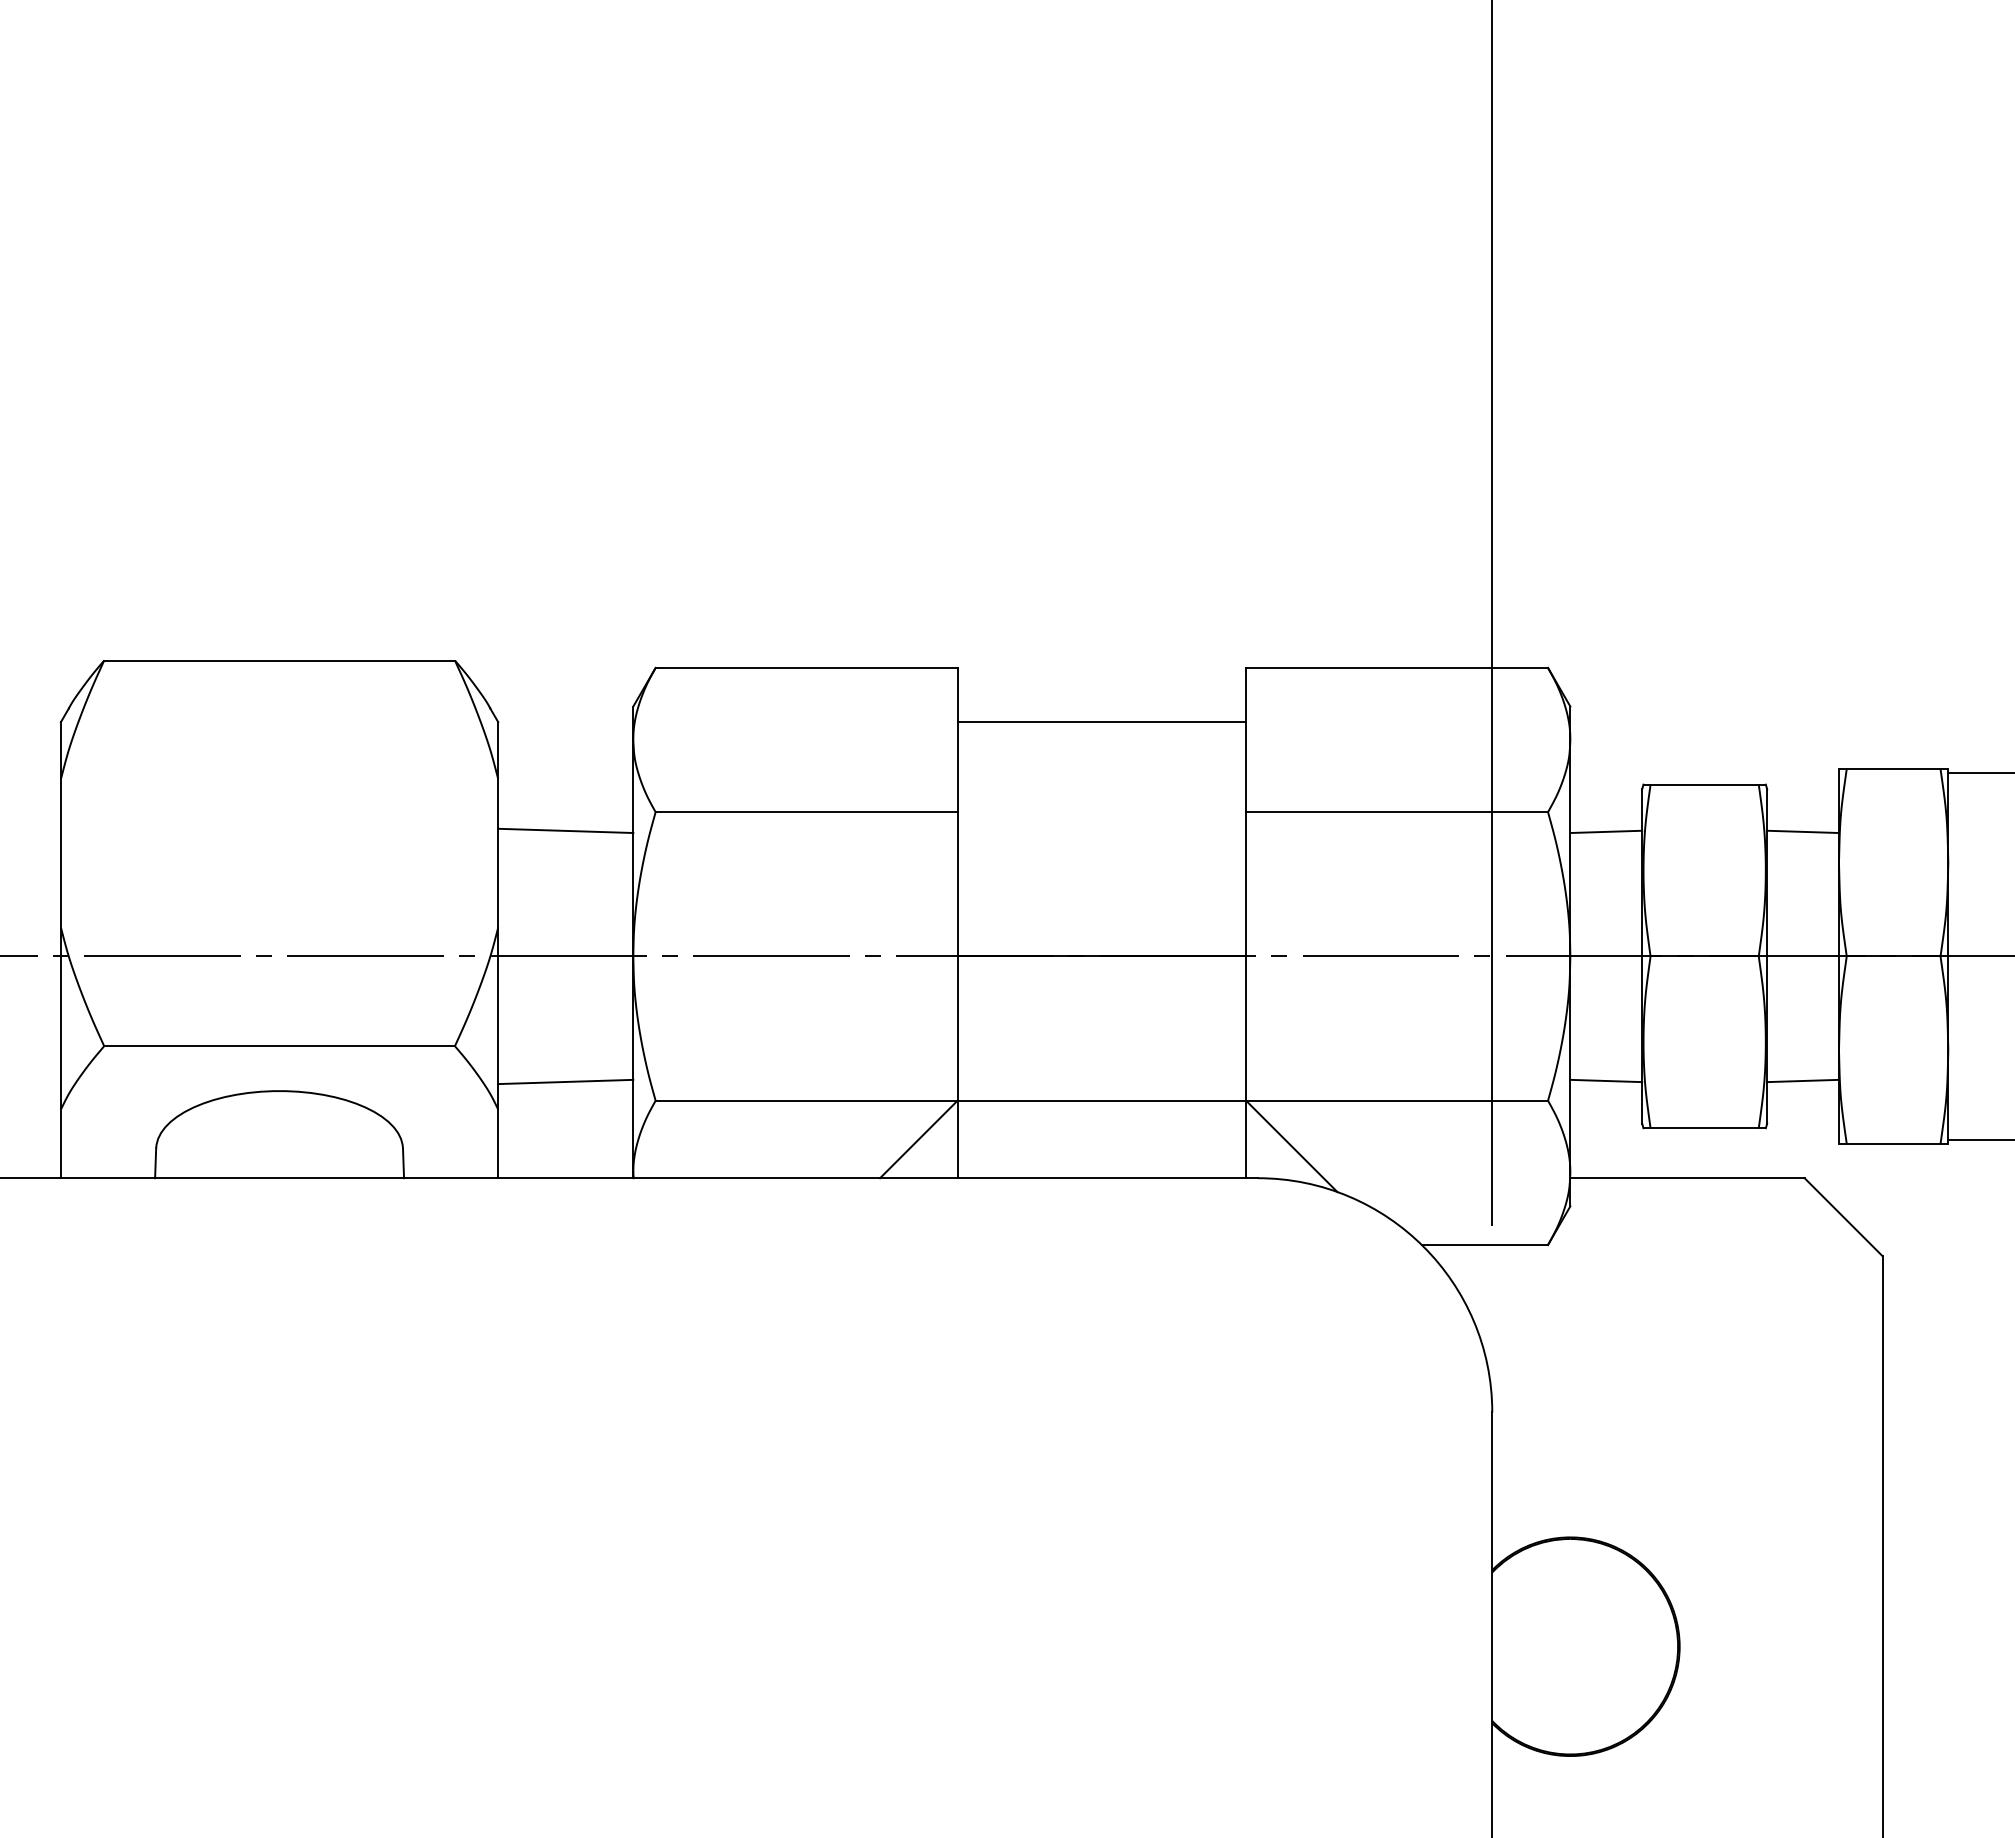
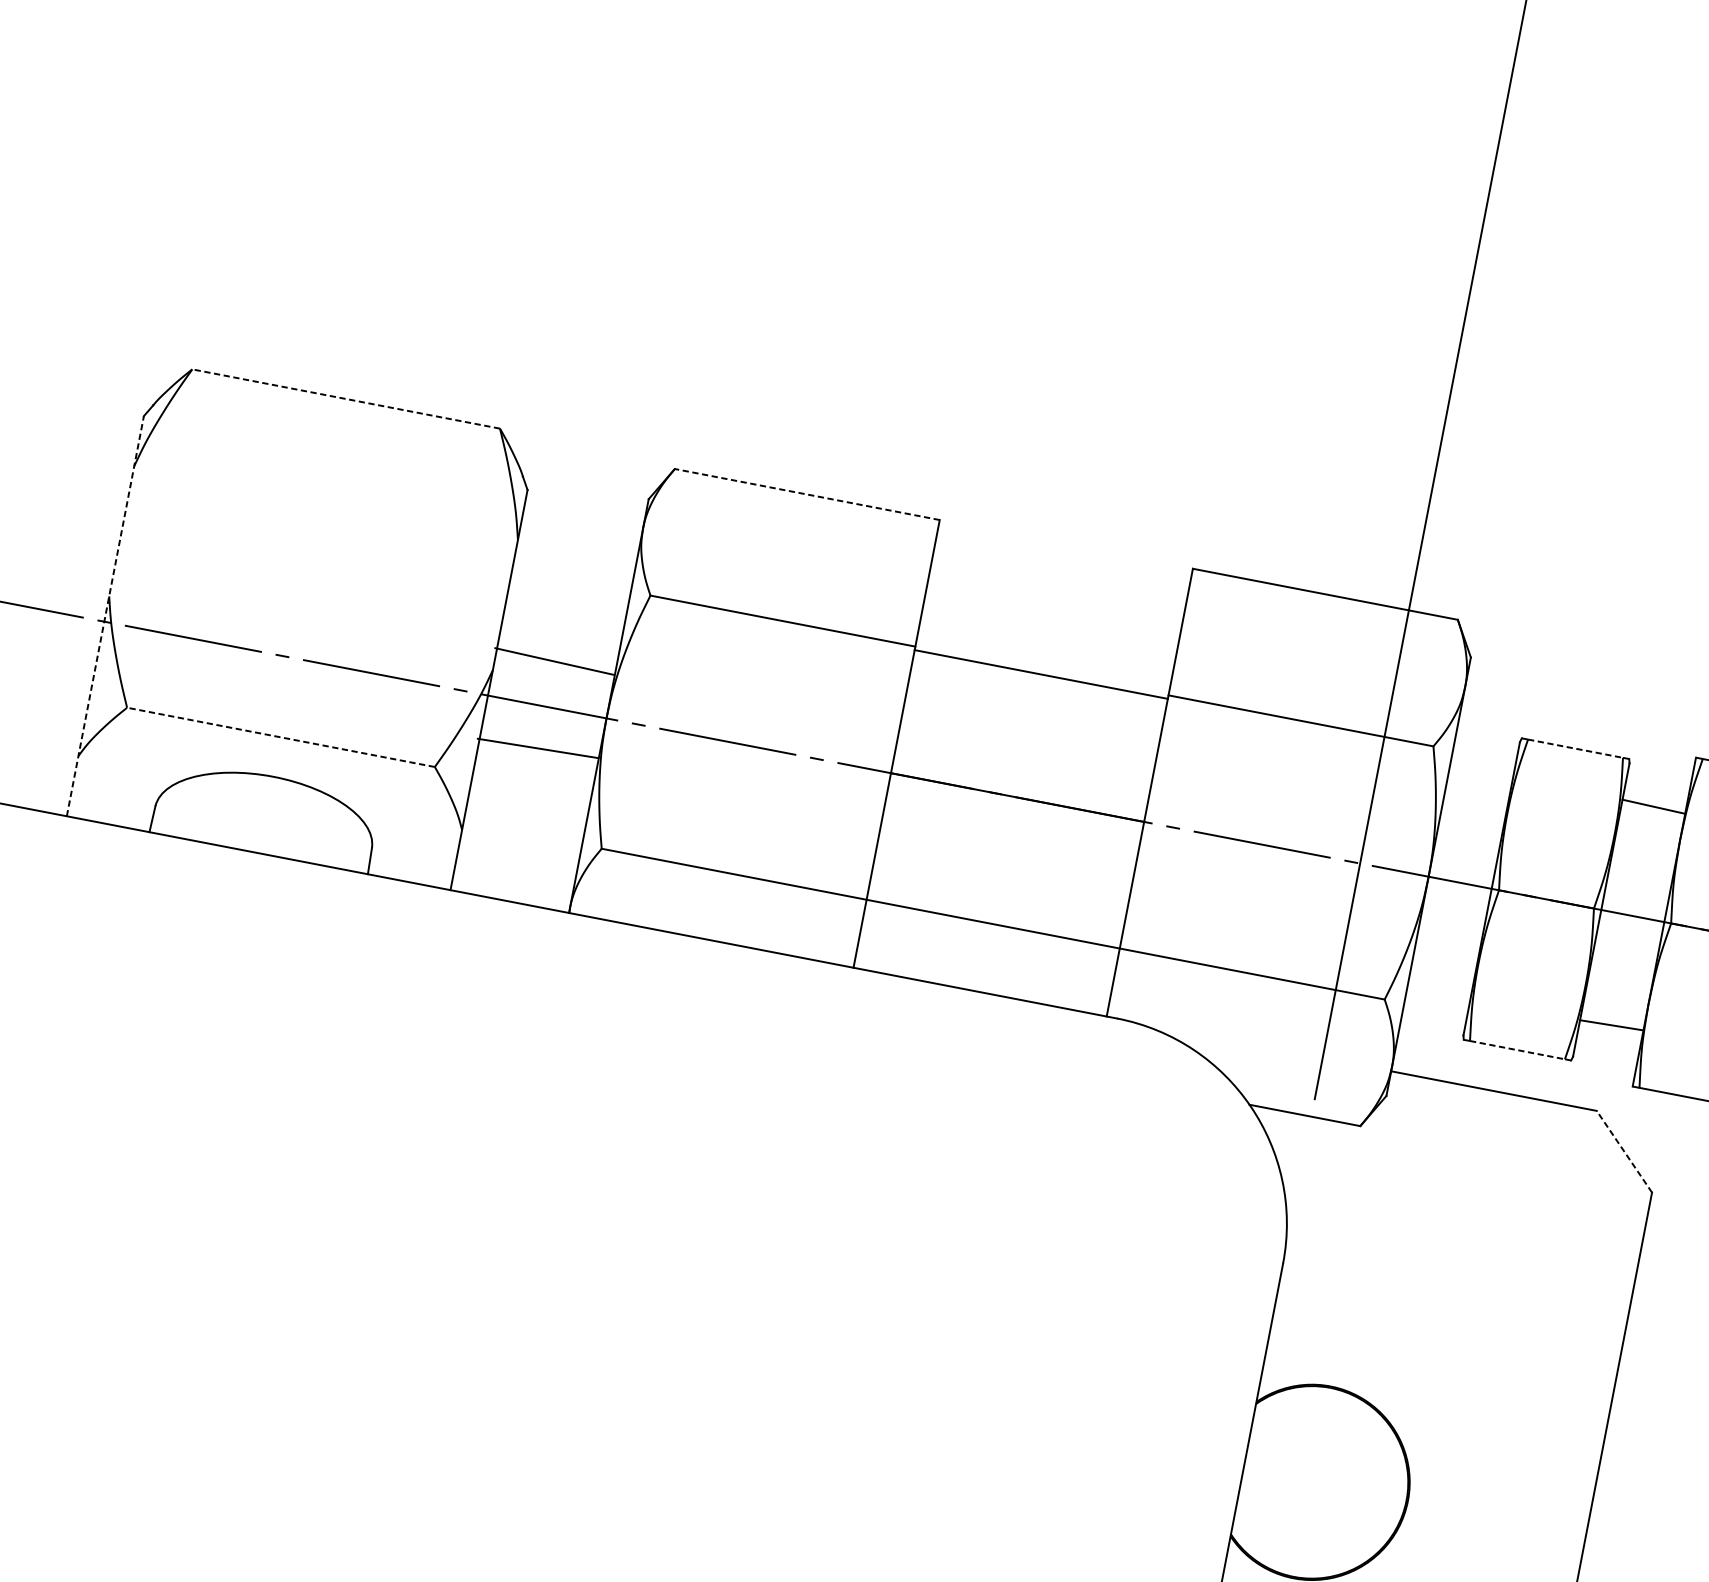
line: (279, 660) -> (346, 398), solid -> dashed
line: (806, 667) -> (807, 494), solid -> dashed
line: (1101, 722) -> (1040, 674), moved
line: (1705, 784) -> (1576, 748), solid -> dashed
line: (565, 830) -> (554, 661), moved
line: (1606, 831) -> (1481, 773), removed
line: (60, 949) -> (105, 615), solid -> dashed
line: (279, 1046) -> (280, 737), solid -> dashed
line: (1606, 1080) -> (1439, 991), removed
line: (565, 1081) -> (537, 747), moved
line: (1705, 1128) -> (1518, 1050), solid -> dashed
line: (918, 1139) -> (825, 927), removed
line: (1291, 1146) -> (1151, 996), removed
line: (1843, 1216) -> (1624, 1151), solid -> dashed

